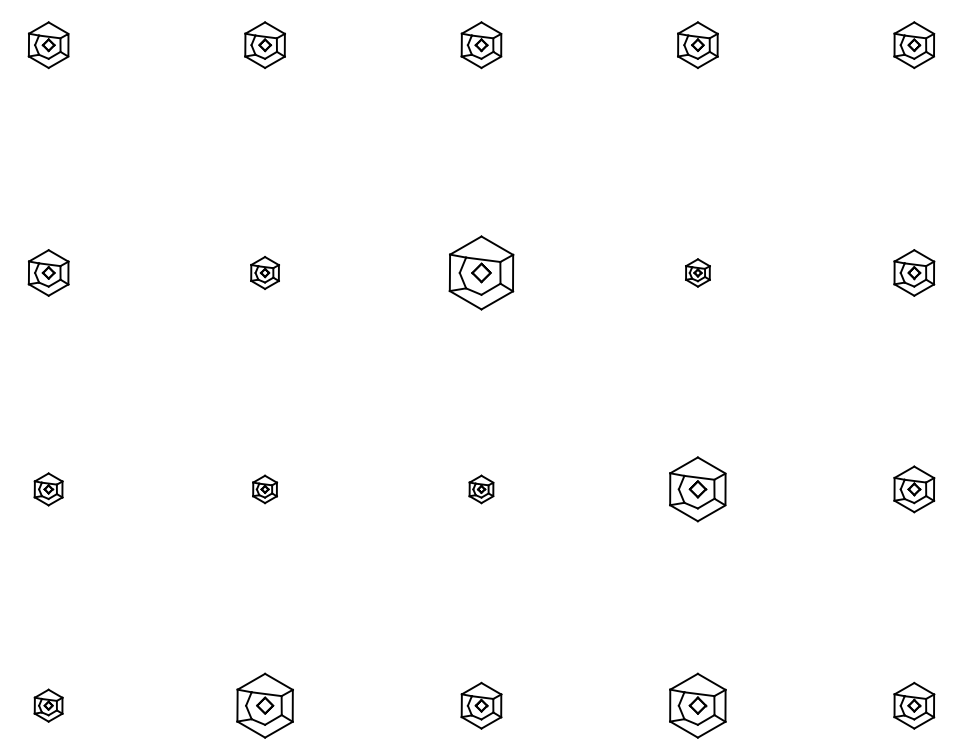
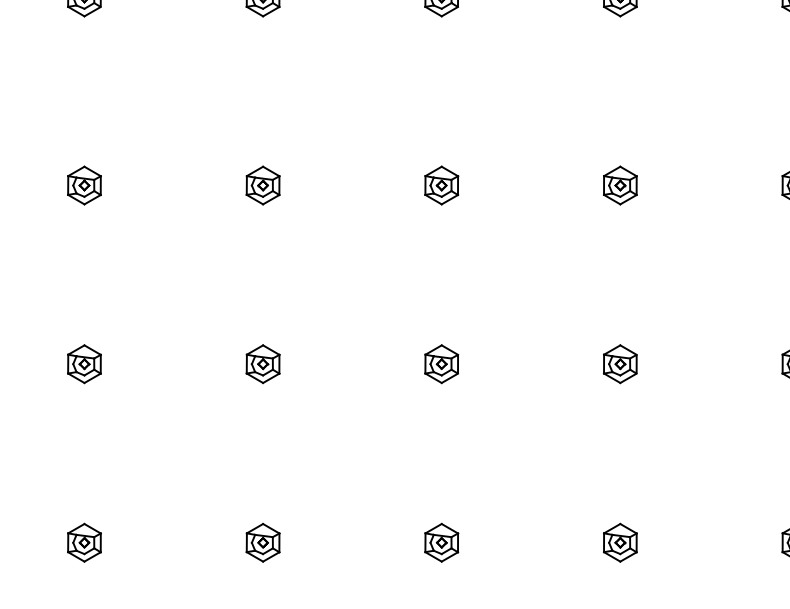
part: (264, 272) -> (262, 185), size x1.43
part: (481, 272) -> (441, 185), size x0.62
part: (697, 272) -> (620, 185), size x1.67
part: (48, 489) -> (84, 364), size x1.43
part: (264, 489) -> (262, 364), size x1.67
part: (481, 489) -> (441, 364), size x1.67
part: (697, 489) -> (620, 364), size x0.71
part: (48, 705) -> (84, 542), size x1.43
part: (264, 705) -> (262, 542), size x0.71
part: (697, 705) -> (620, 542), size x0.71

